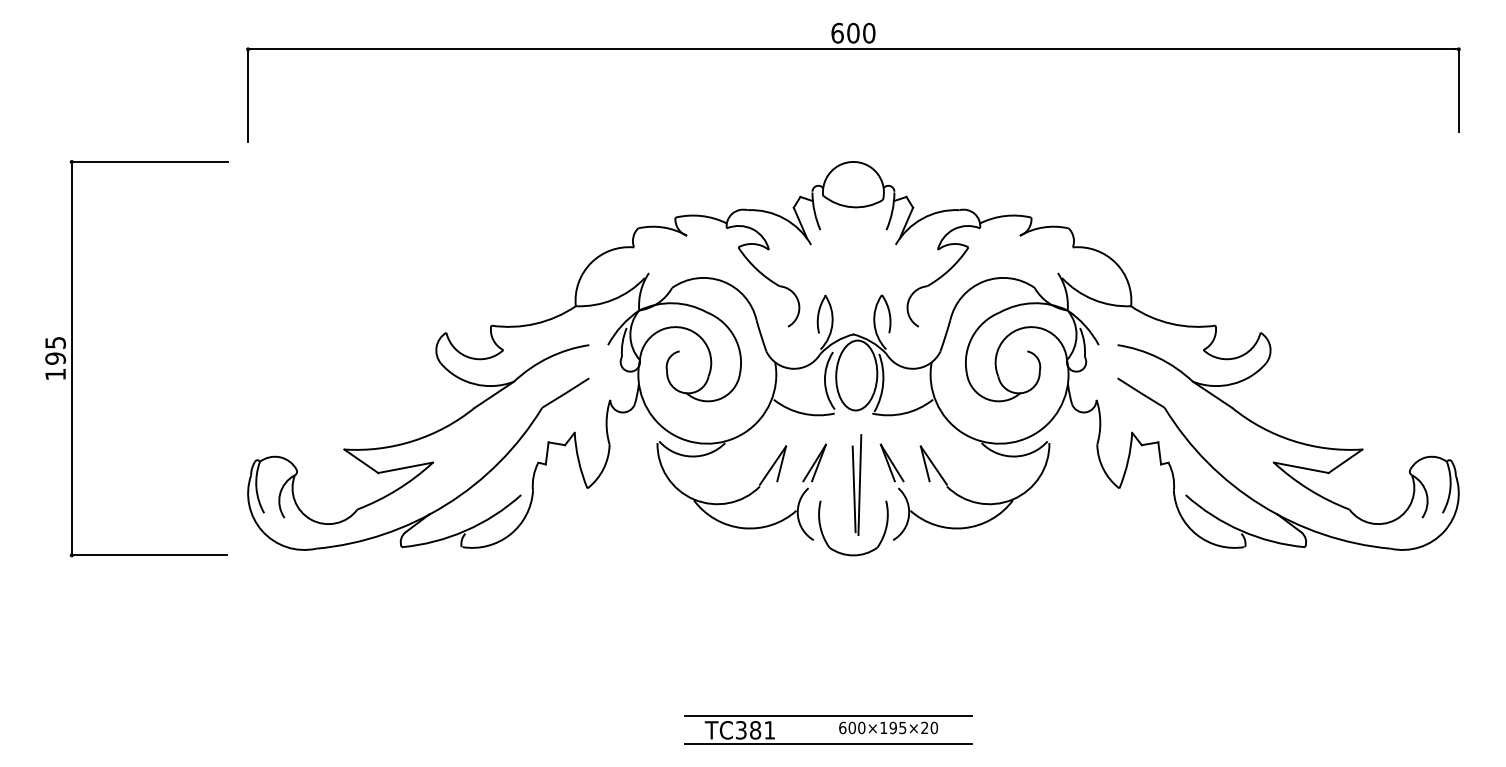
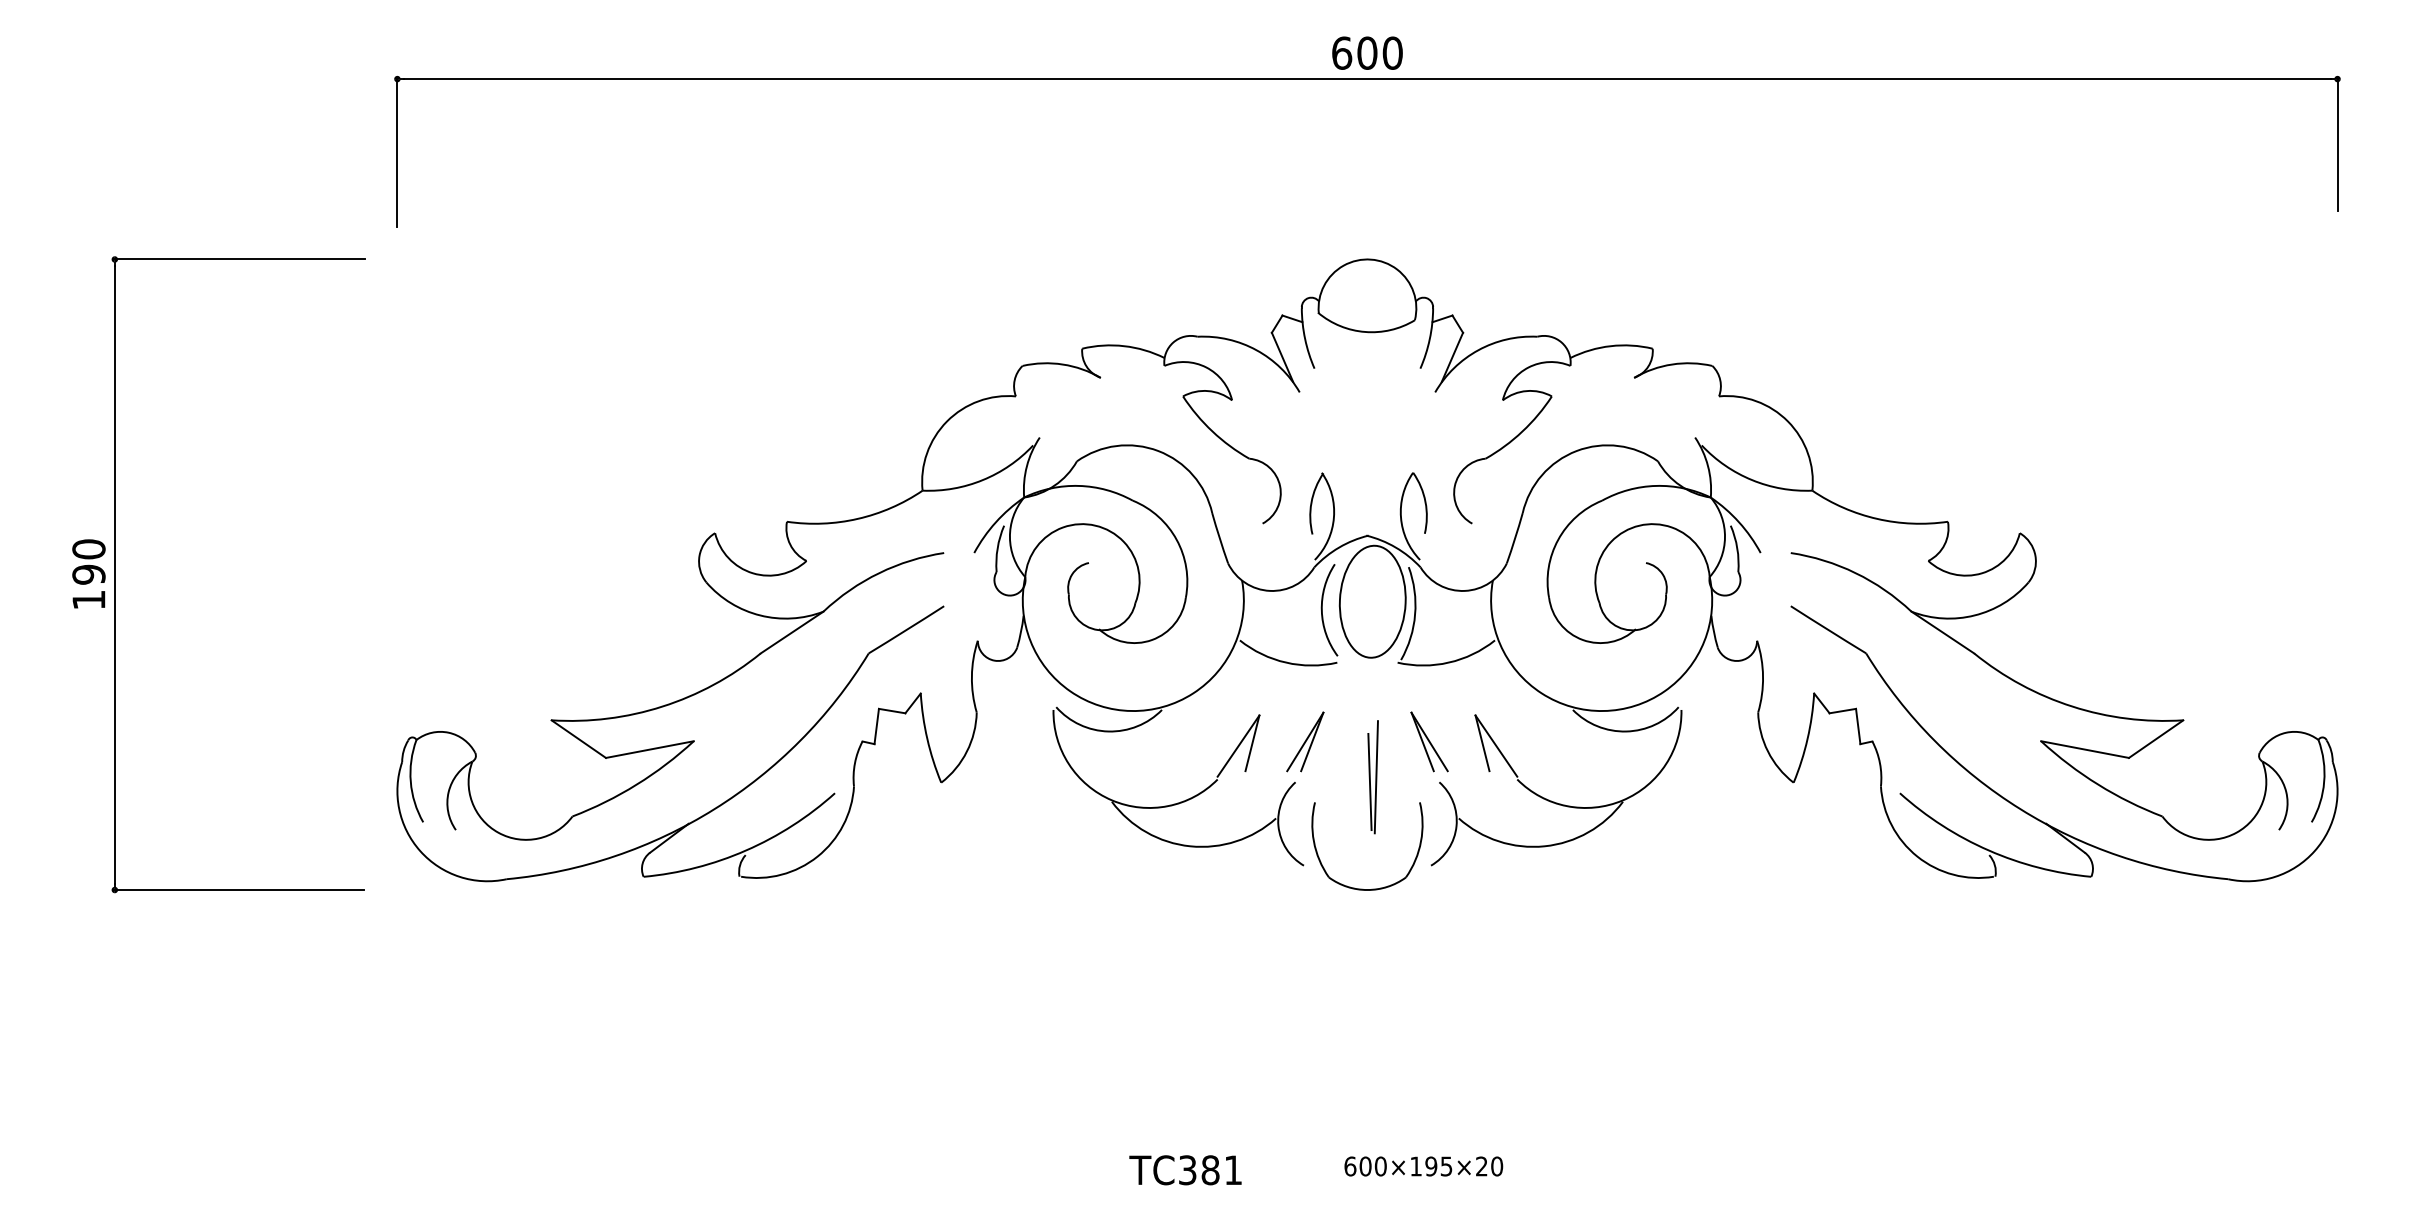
text: (55, 342) -> (88, 548), 195 -> 190
part: (856, 484) -> (1372, 776), size x0.7
line: (828, 715) -> (1327, 1146), removed
line: (828, 744) -> (1327, 1193), removed

